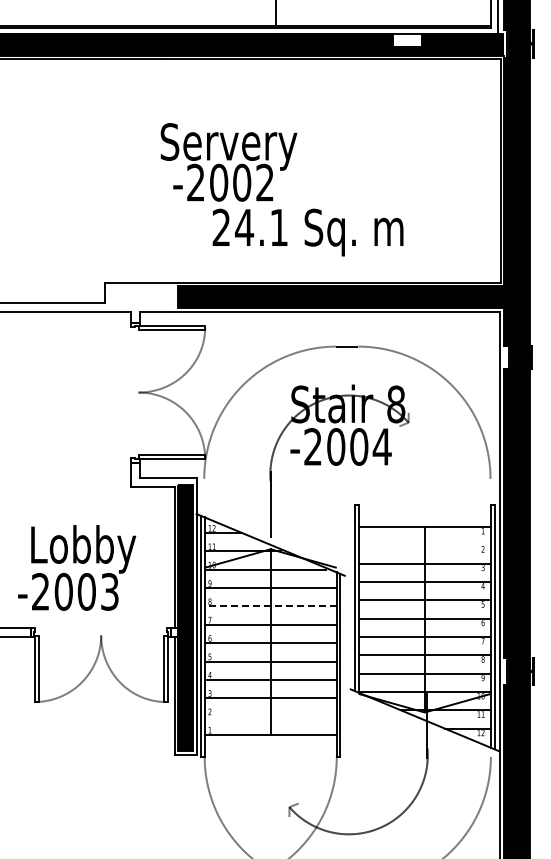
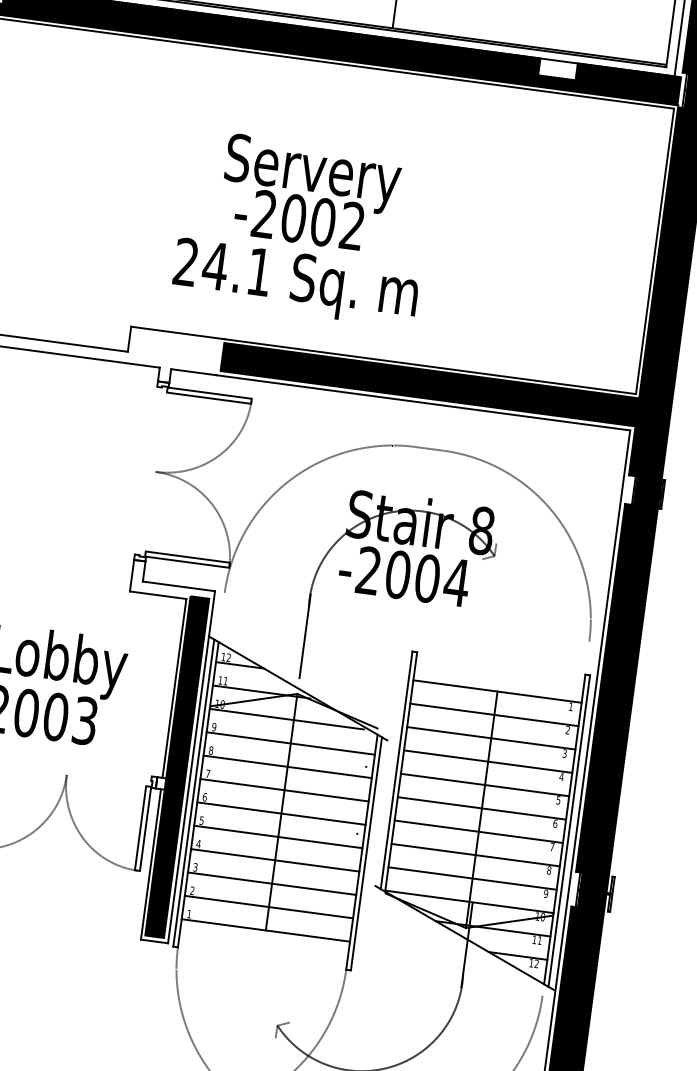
text: (307, 232) -> (294, 282), moved
line: (424, 545) -> (493, 715), added
line: (270, 606) -> (287, 766), dashed -> solid
line: (270, 716) -> (268, 906), added

